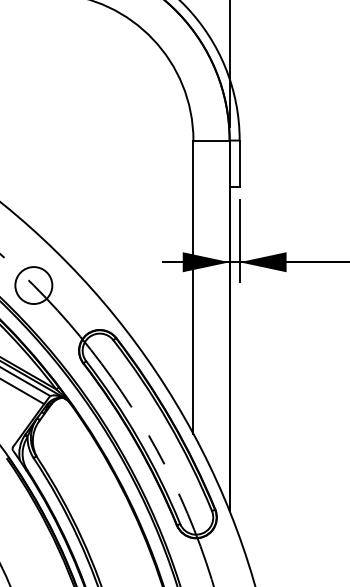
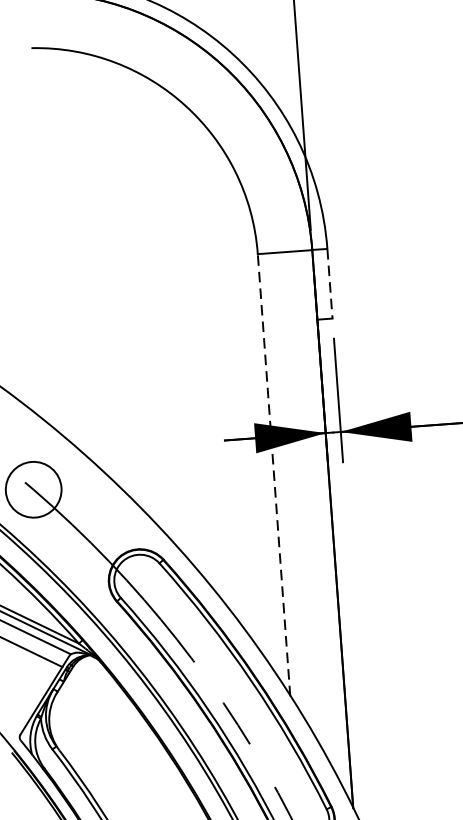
line: (239, 164) -> (329, 284), solid -> dashed
line: (193, 287) -> (274, 475), solid -> dashed

